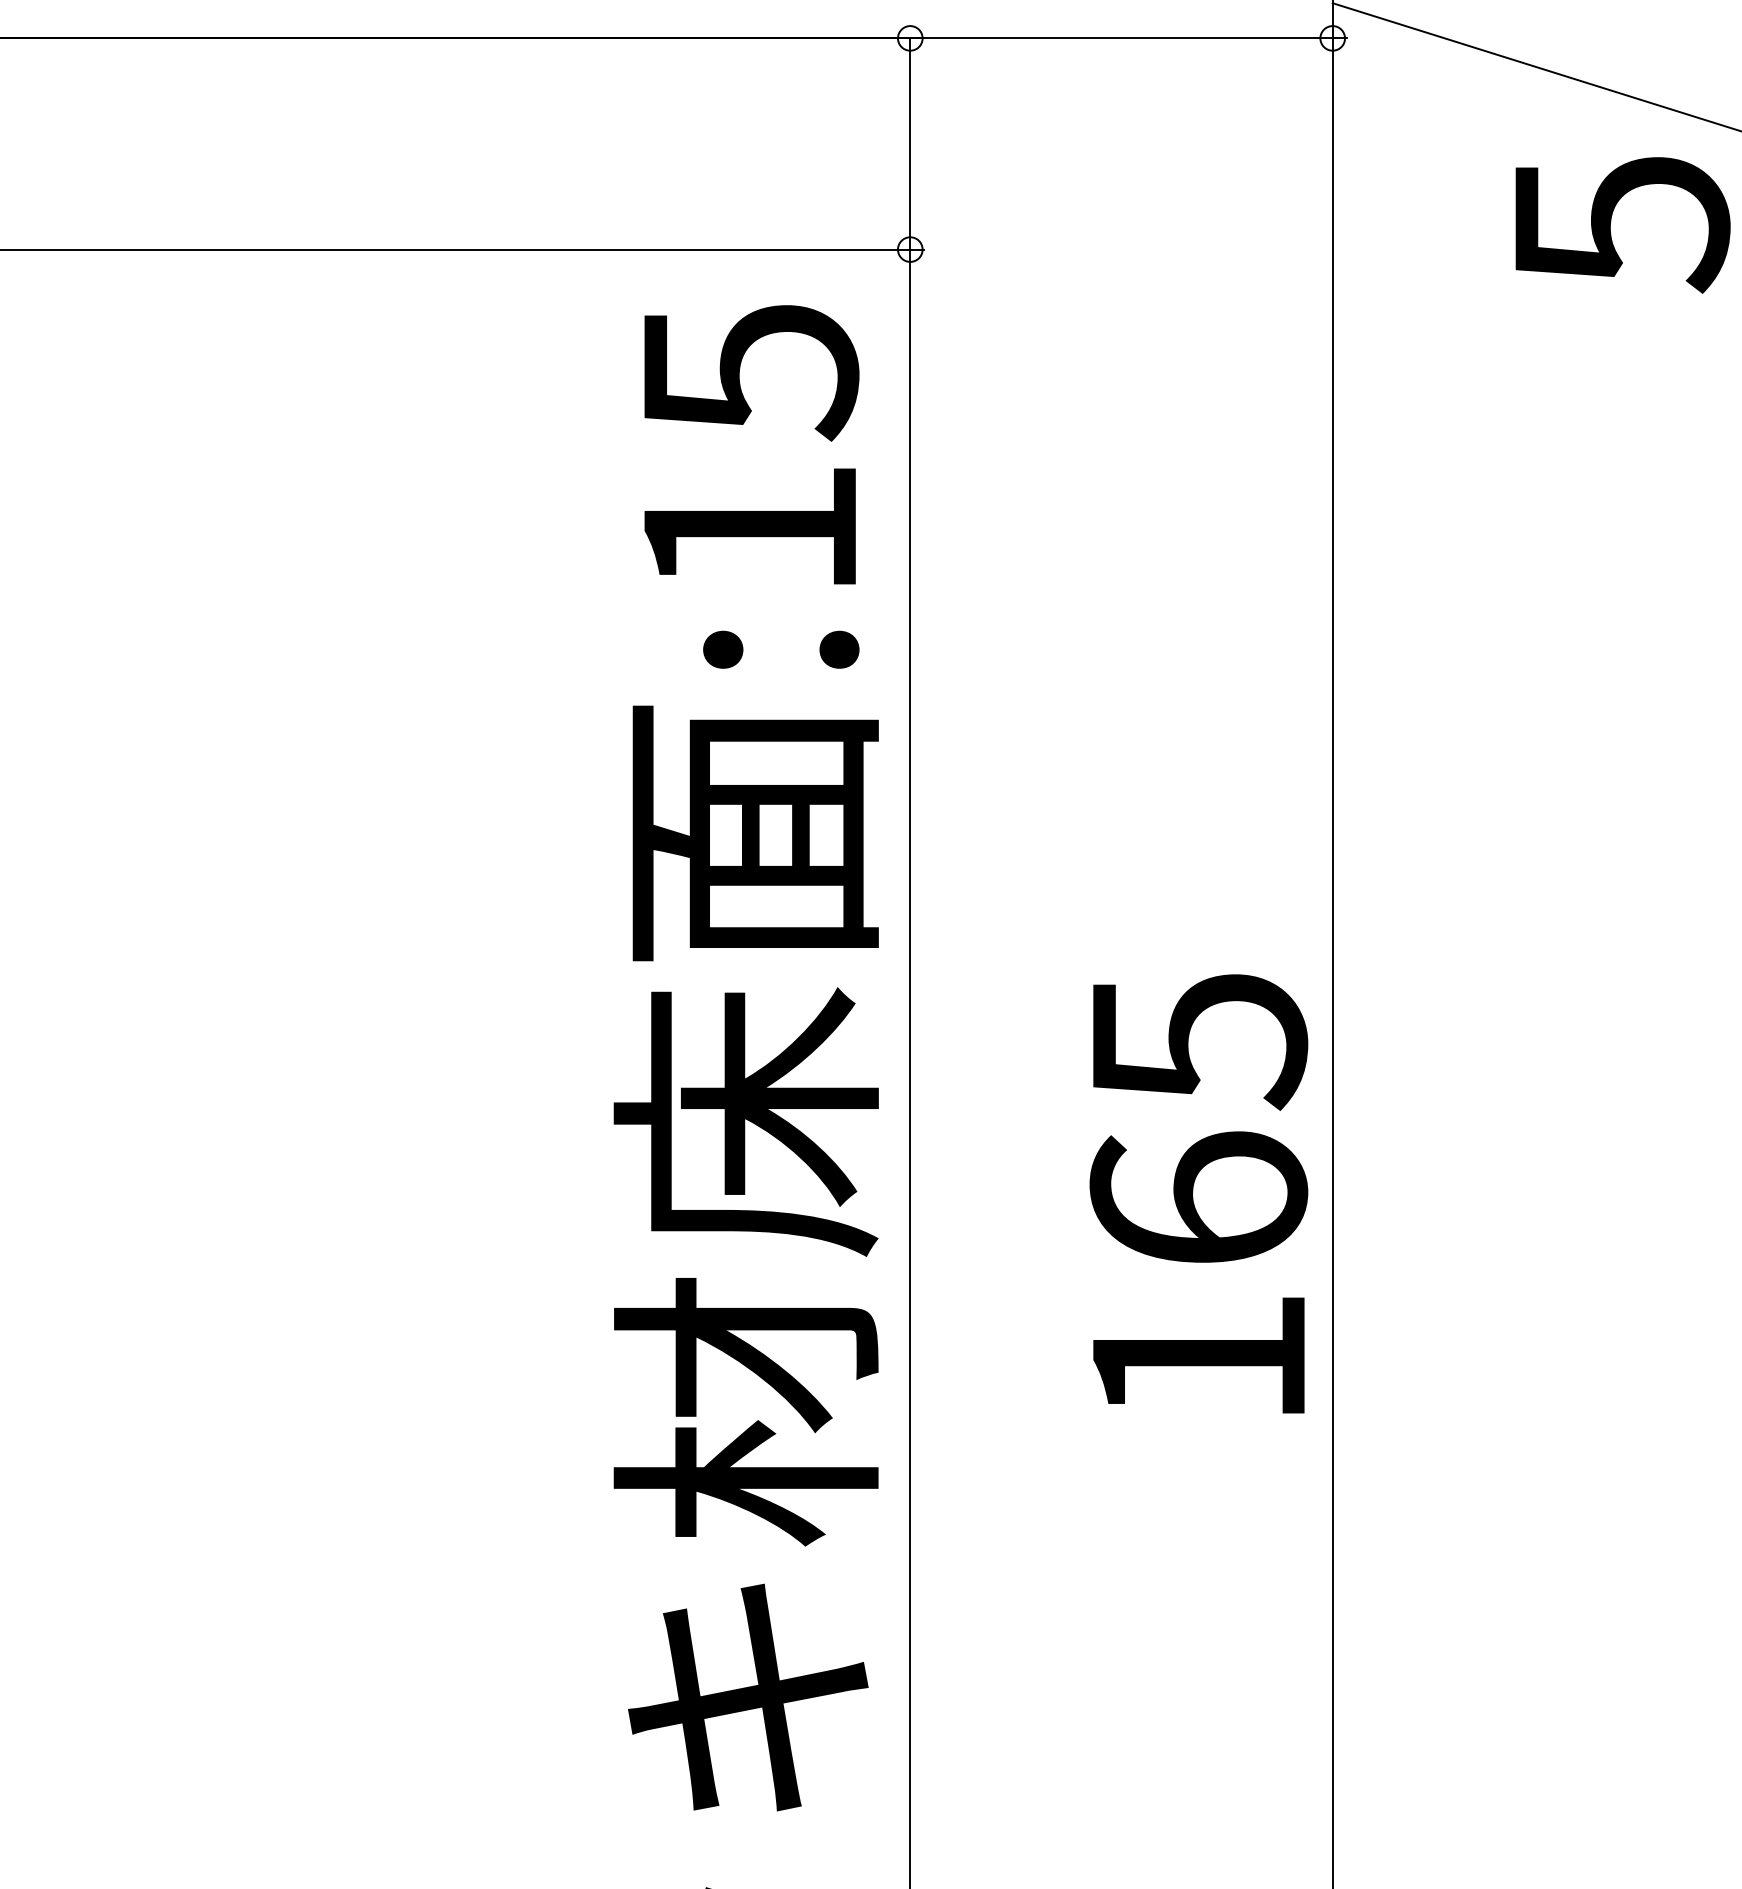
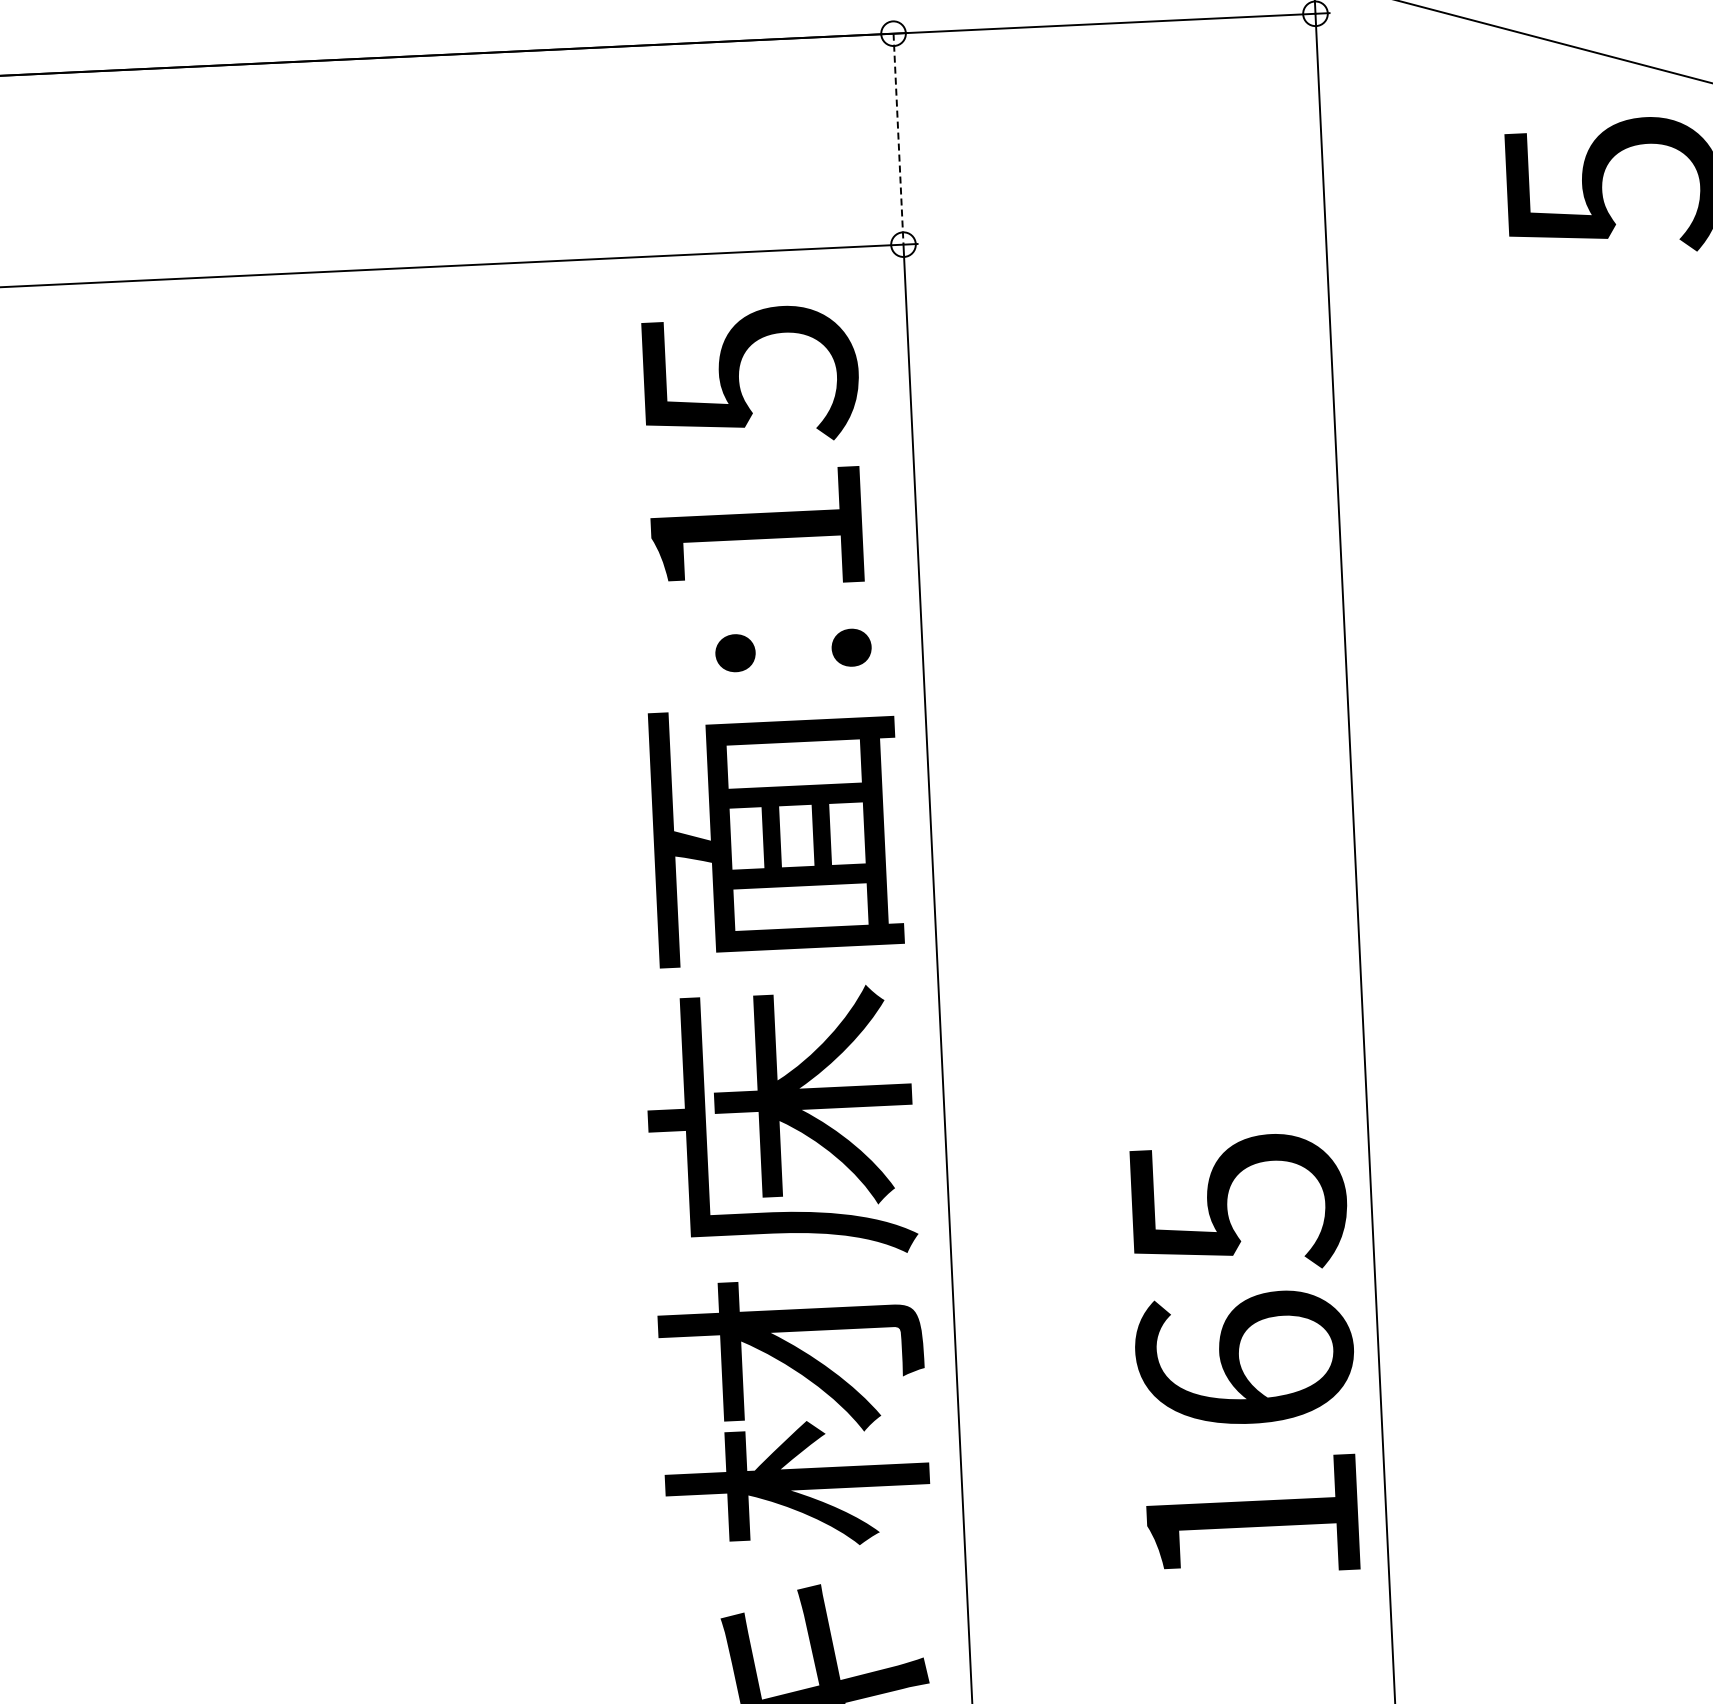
line: (910, 144) -> (898, 139), solid -> dashed
text: (1198, 1193) -> (1244, 1354), moved

